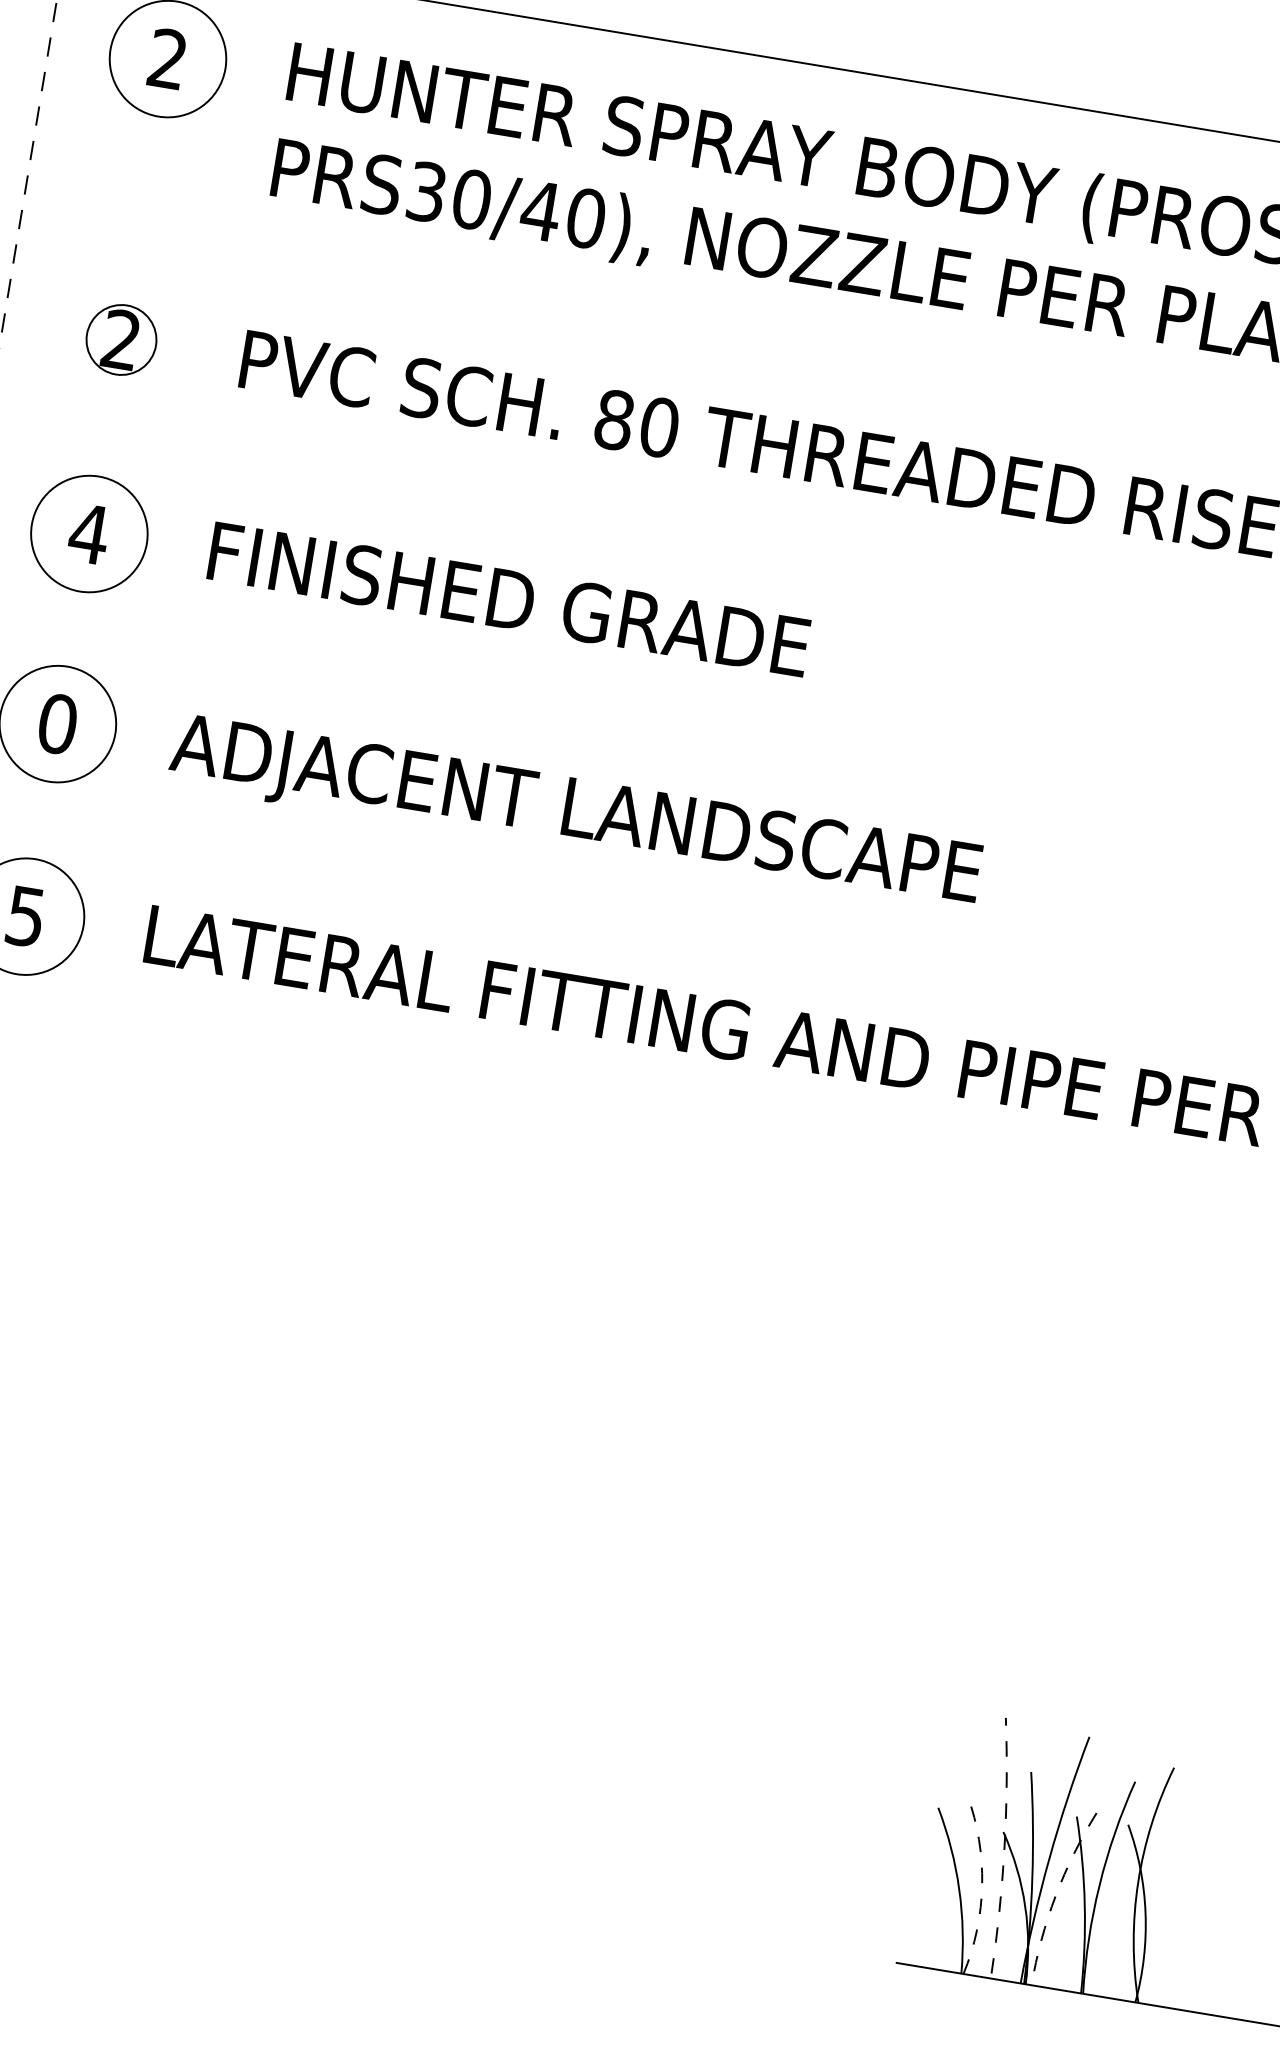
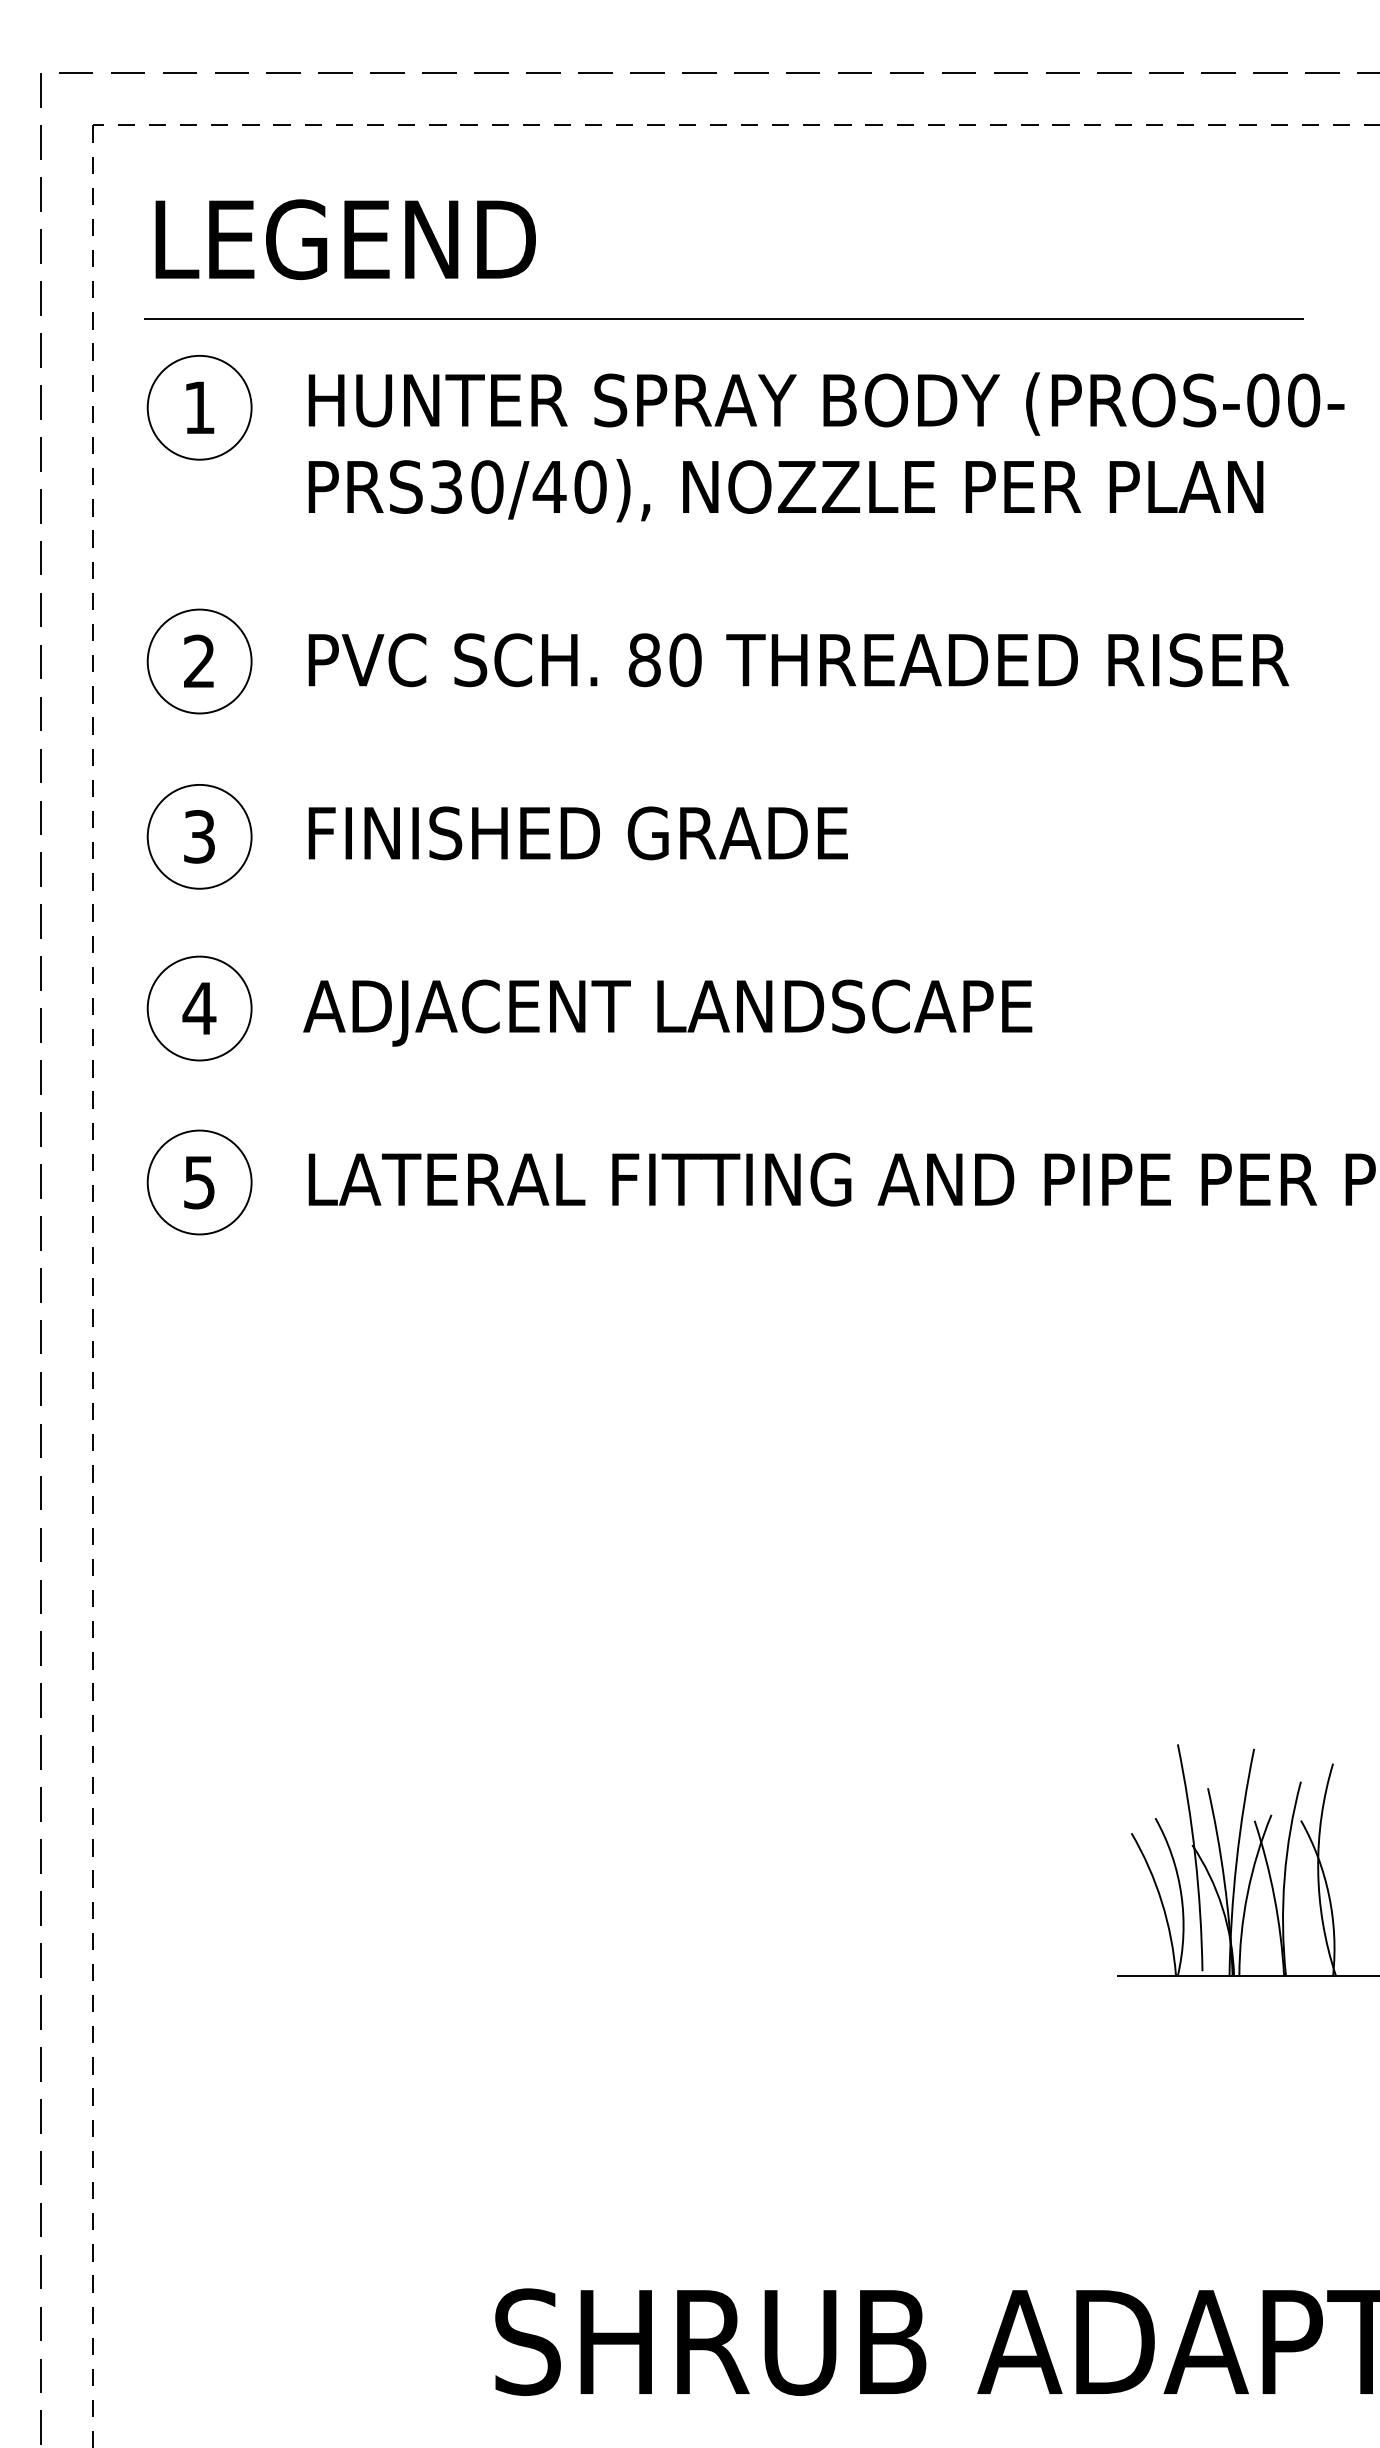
text: (168, 57) -> (199, 406), 2 -> 1
circle: (121, 339) -> (199, 661), size x1.67
text: (89, 533) -> (199, 836), 4 -> 3
text: (57, 724) -> (199, 1008), 0 -> 4
arc: (1004, 1846) -> (1195, 1857), dashed -> solid
arc: (982, 1884) -> (1181, 1894), dashed -> solid
arc: (1055, 1895) -> (1247, 1893), dashed -> solid

